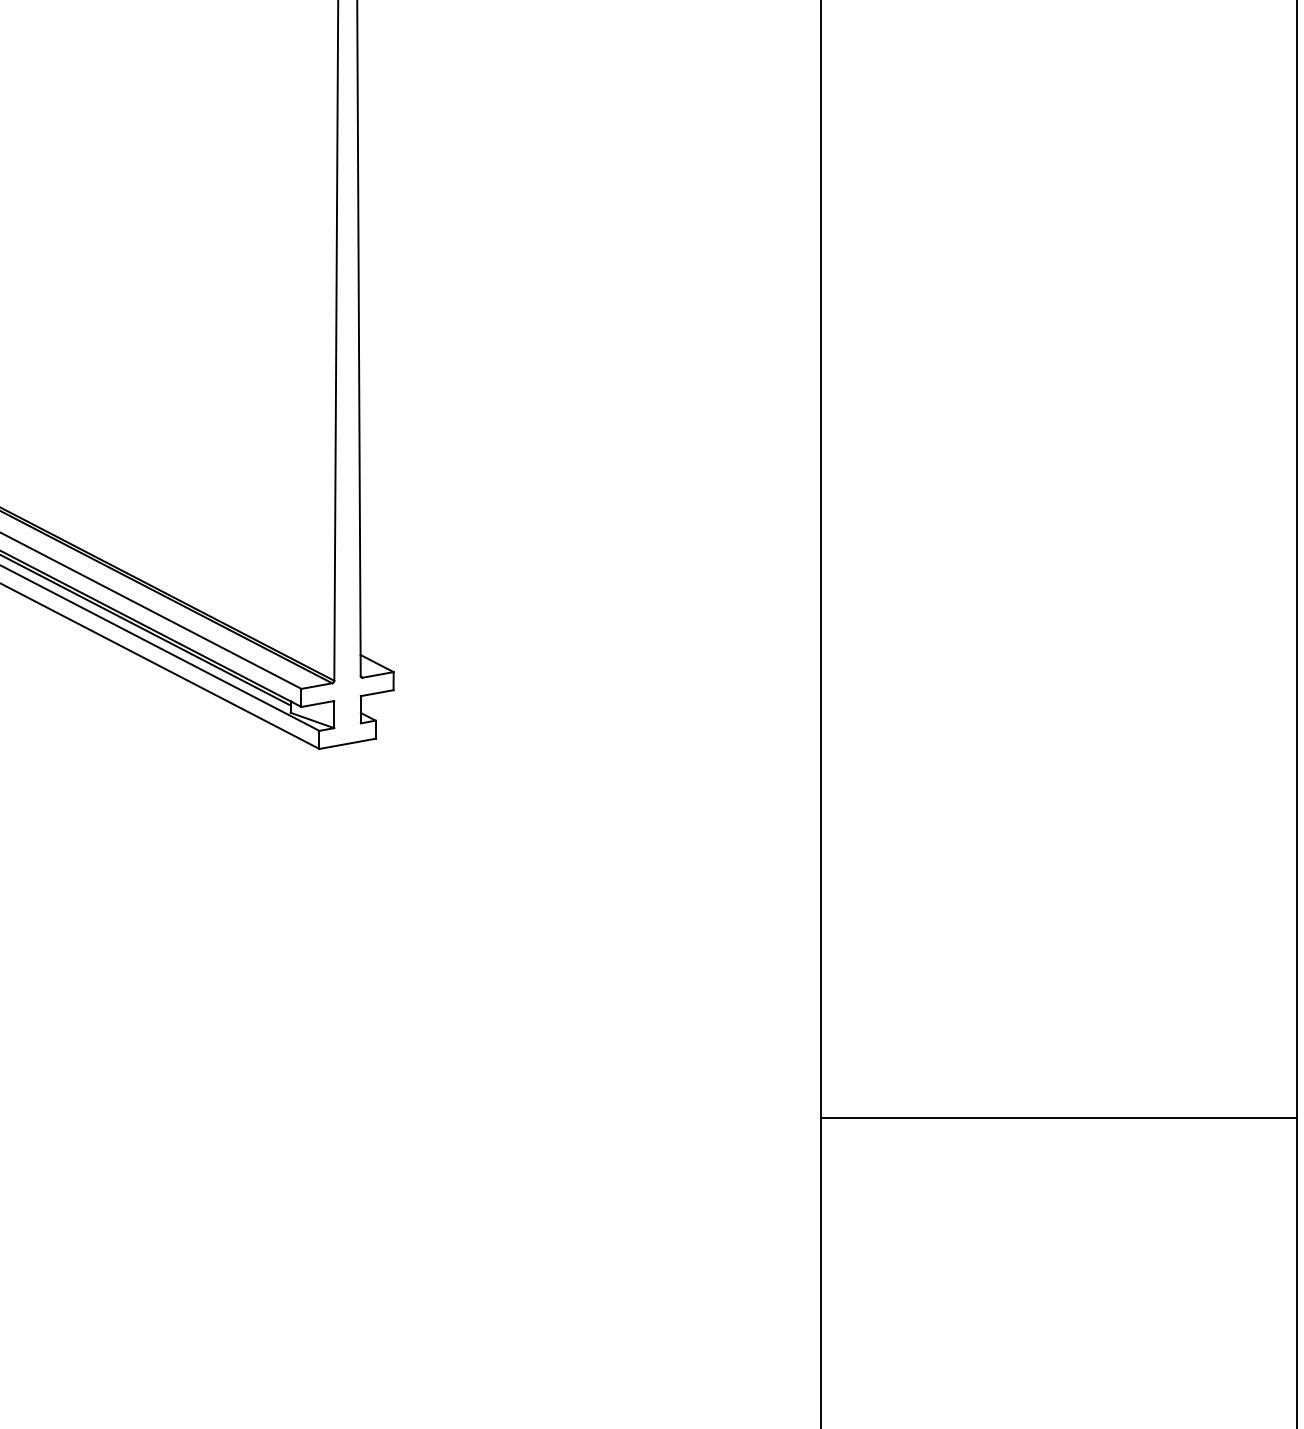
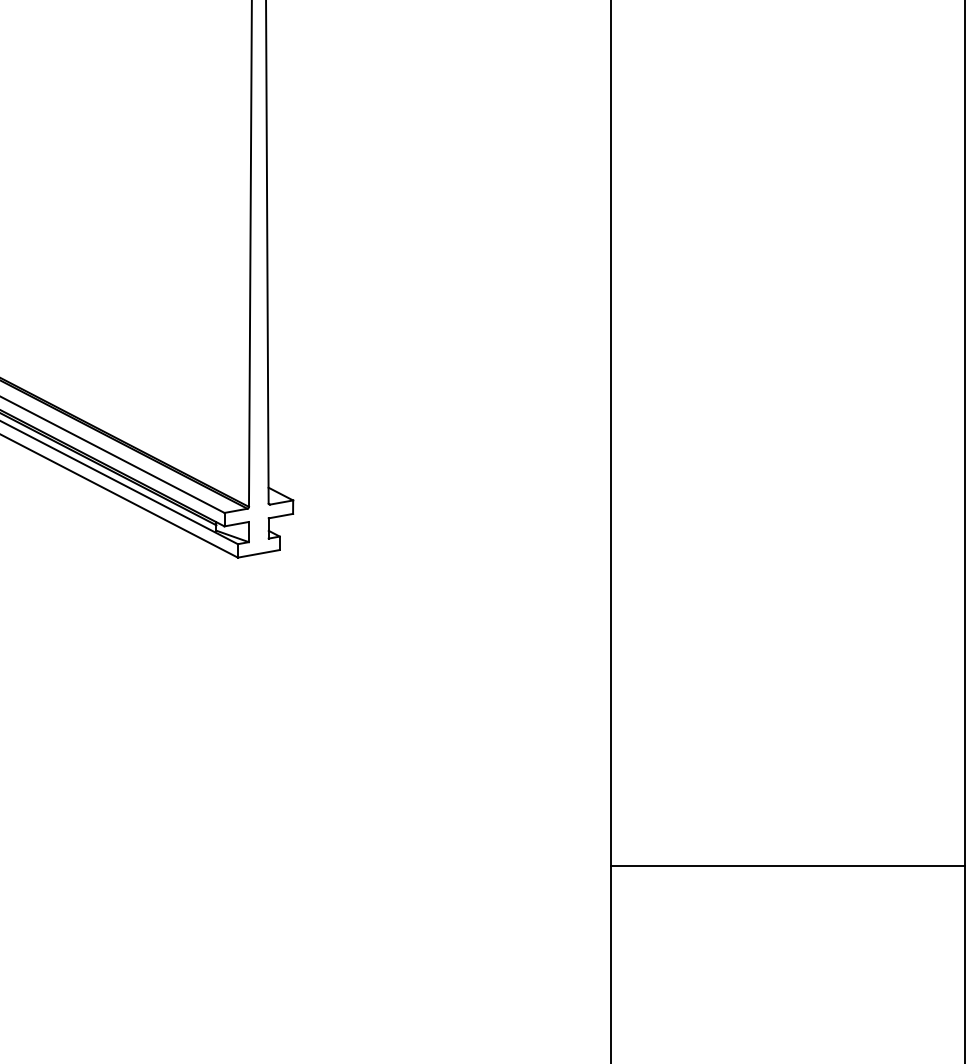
line: (1058, 1117) -> (788, 865), moved

